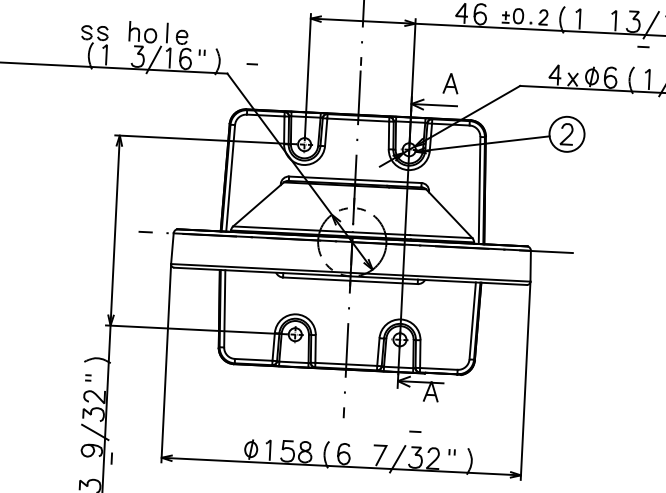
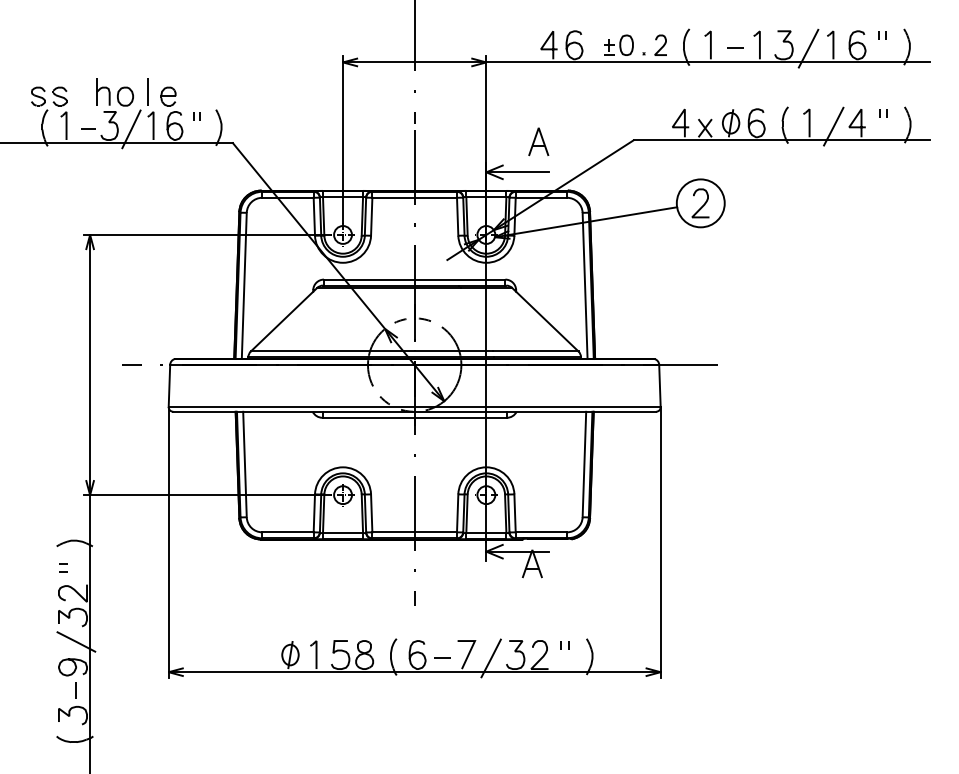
line: (643, 46) -> (735, 47), moved
line: (252, 64) -> (88, 128), moved
line: (415, 431) -> (442, 657), moved
line: (111, 458) -> (75, 690), moved

